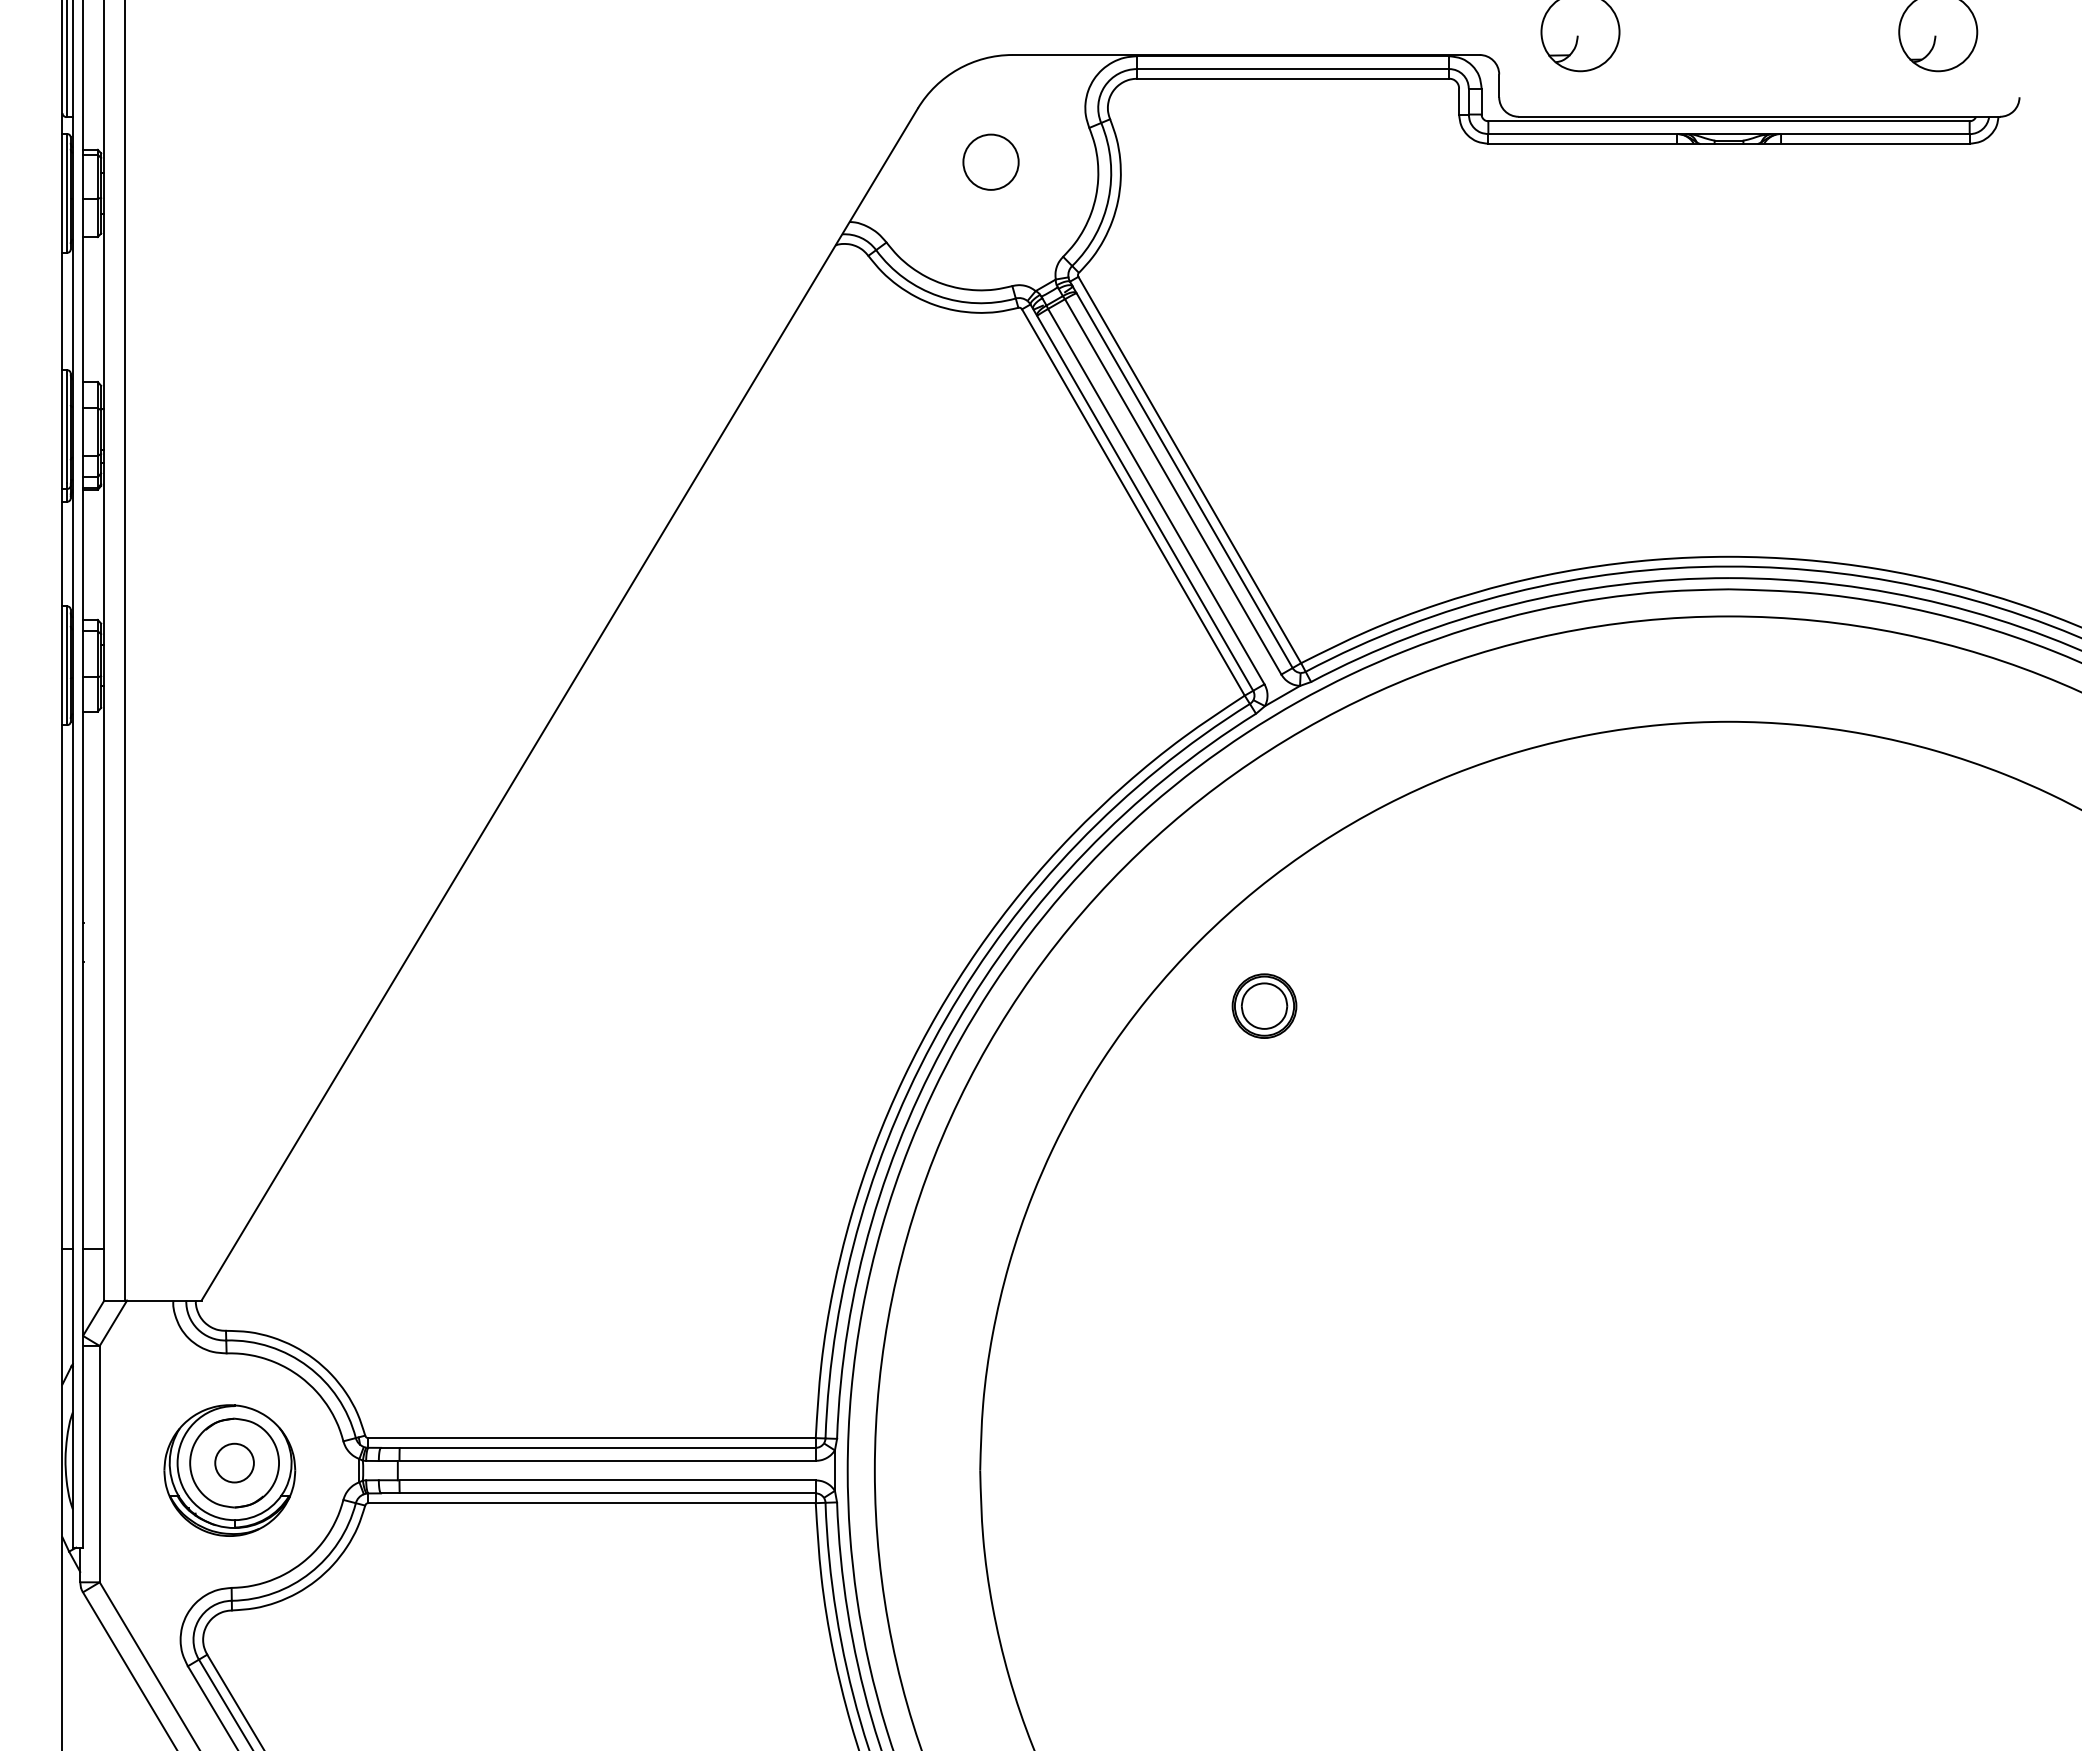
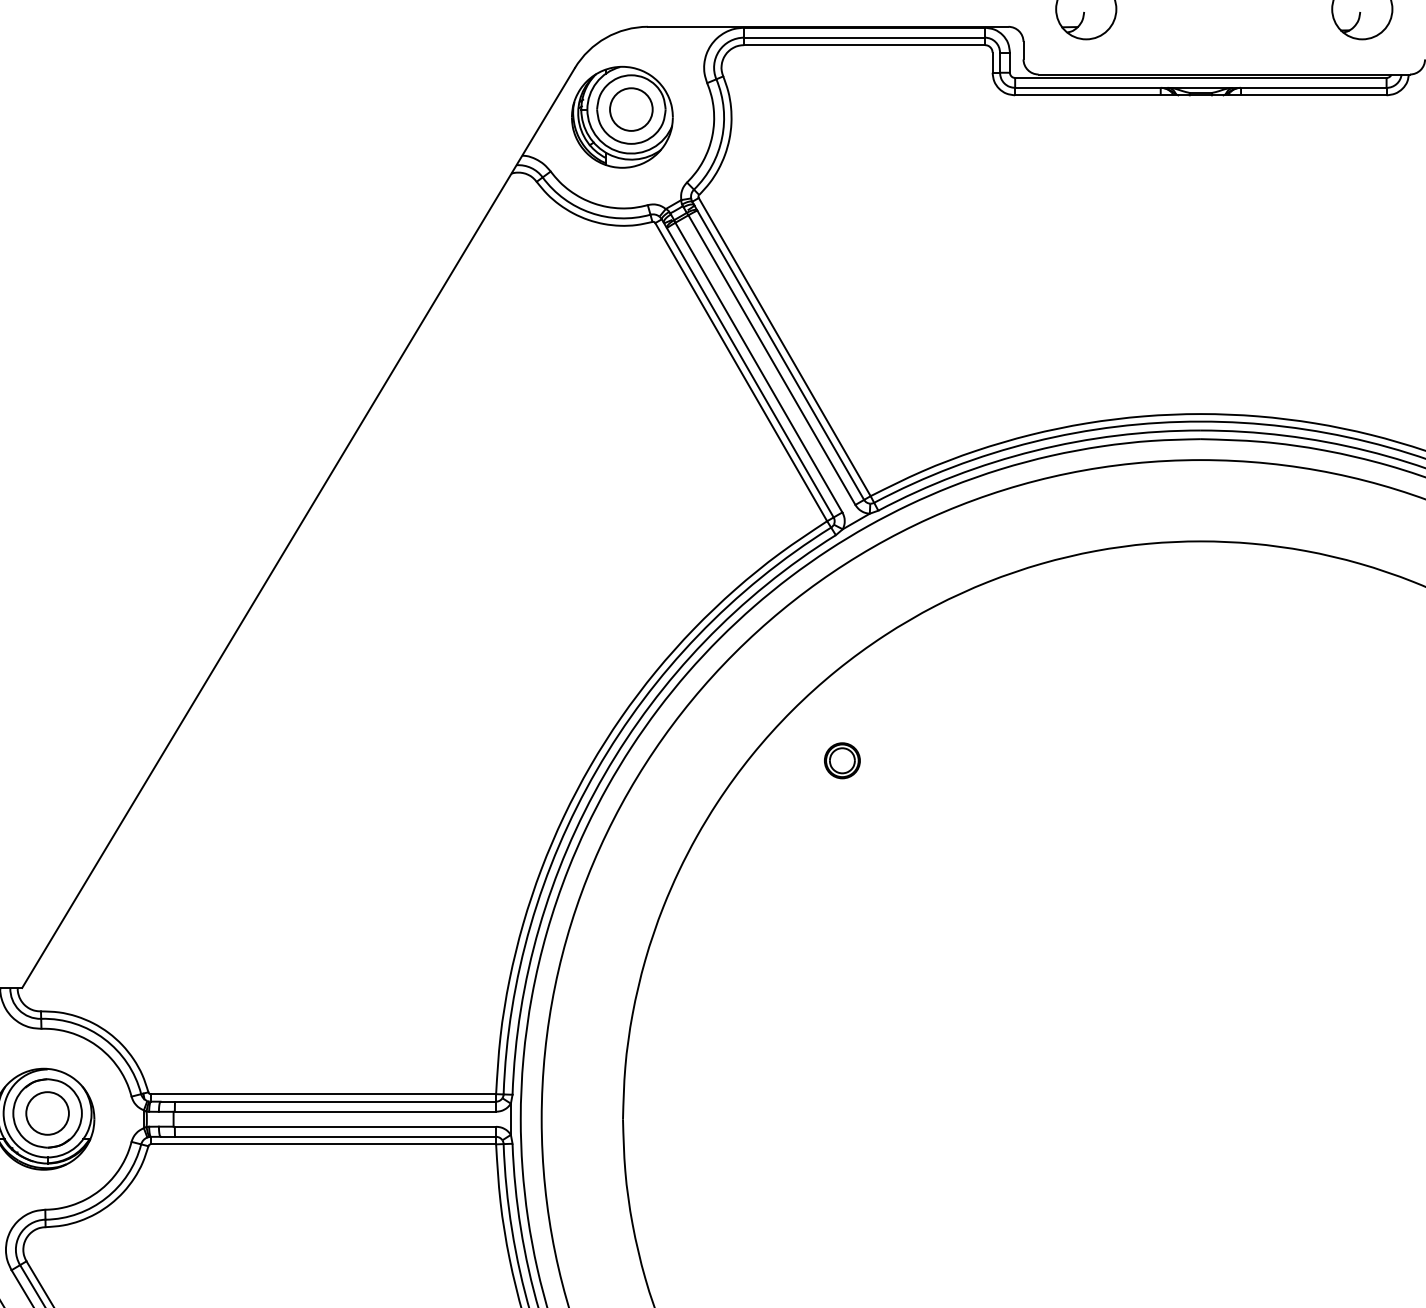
part: (979, 171) -> (622, 116), added
part: (1264, 1005) -> (842, 760), size x0.71
circle: (234, 1462) -> (47, 1112), size x1.43

